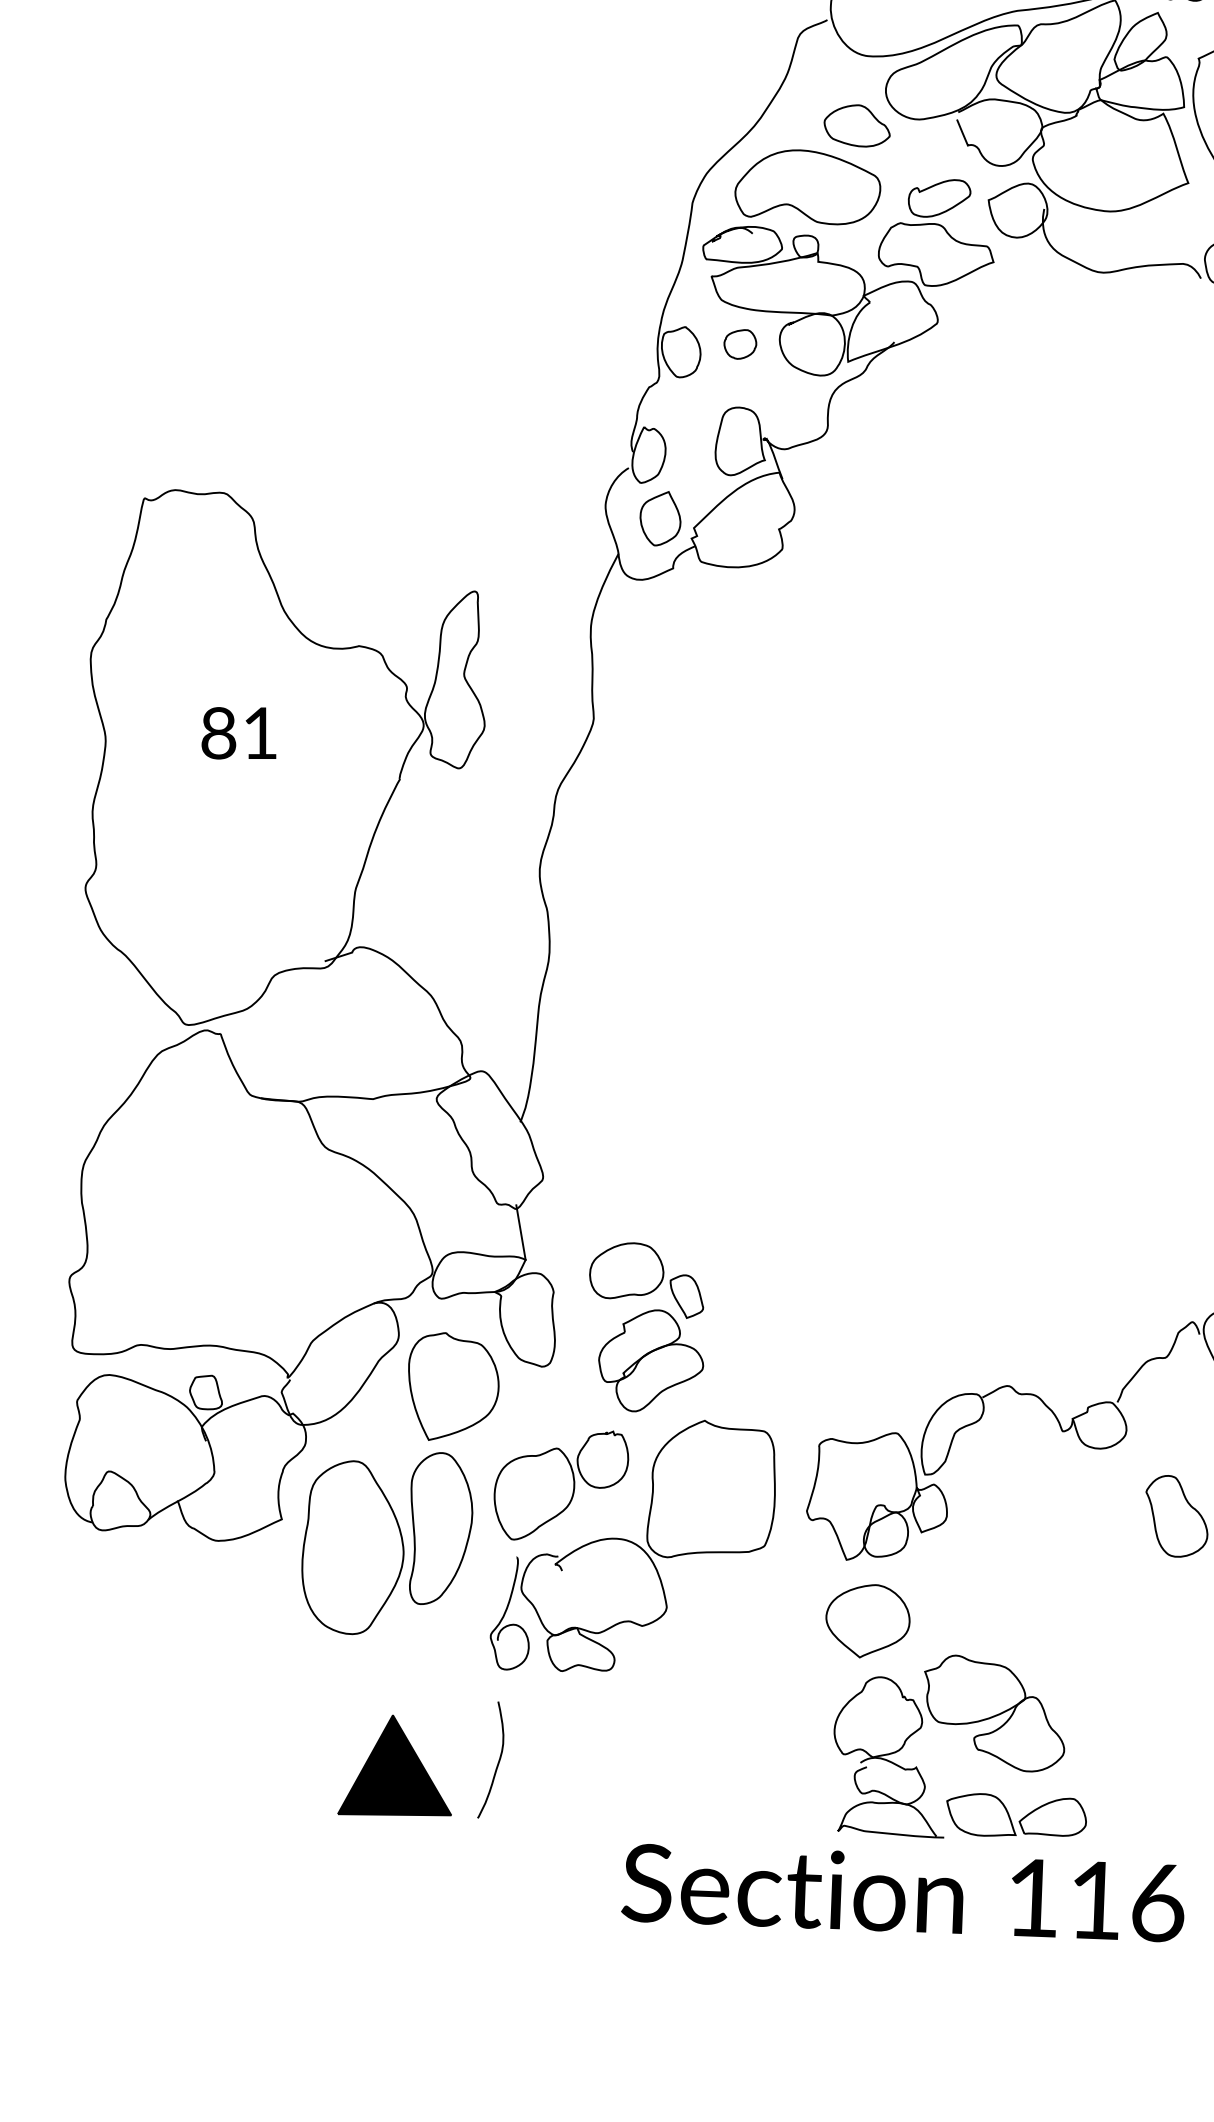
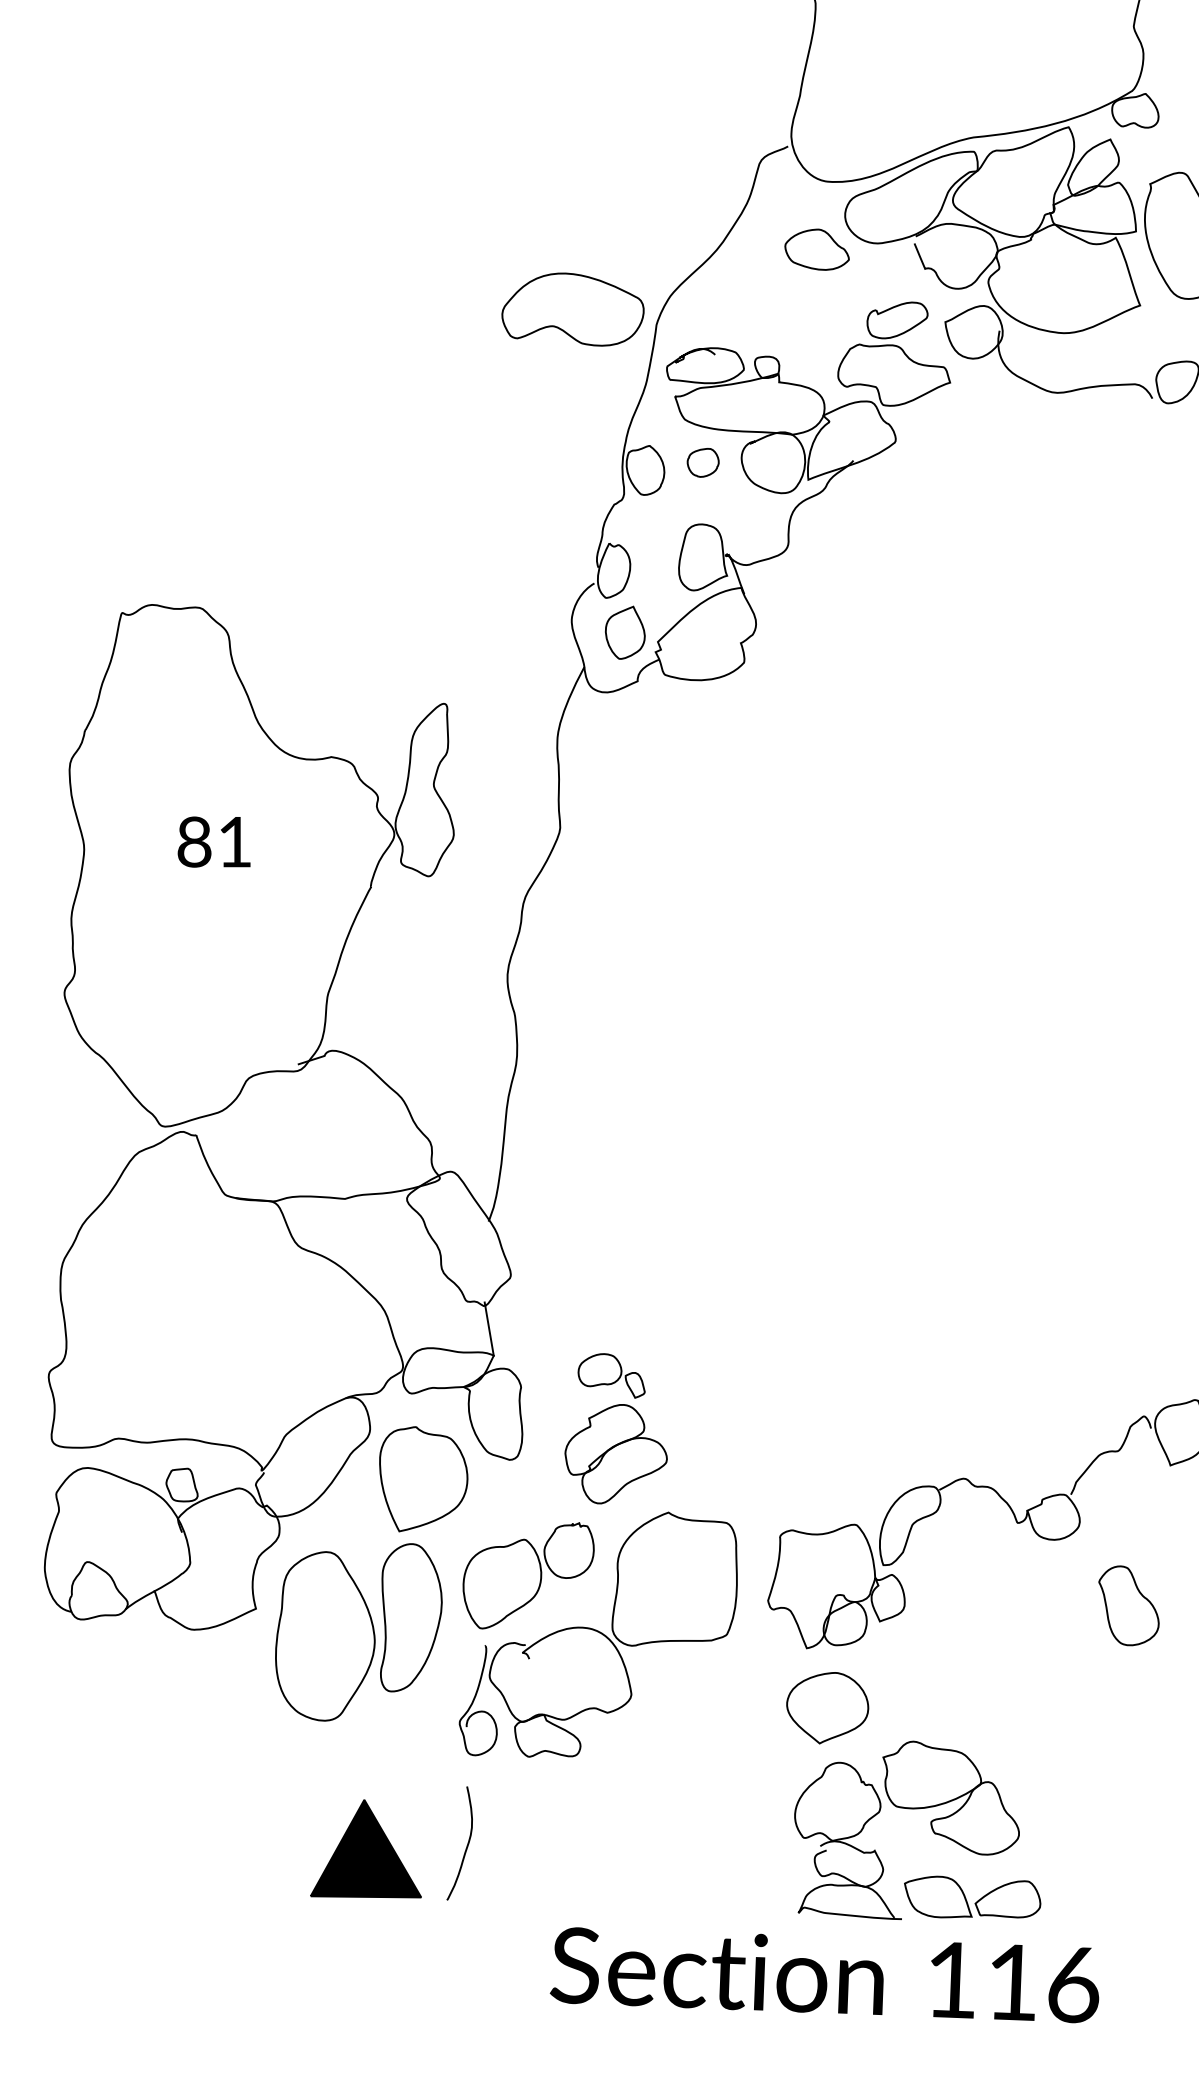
part: (807, 187) -> (572, 309), moved
part: (646, 1280) -> (611, 1375), size x0.6
text: (902, 1893) -> (824, 1975), moved

